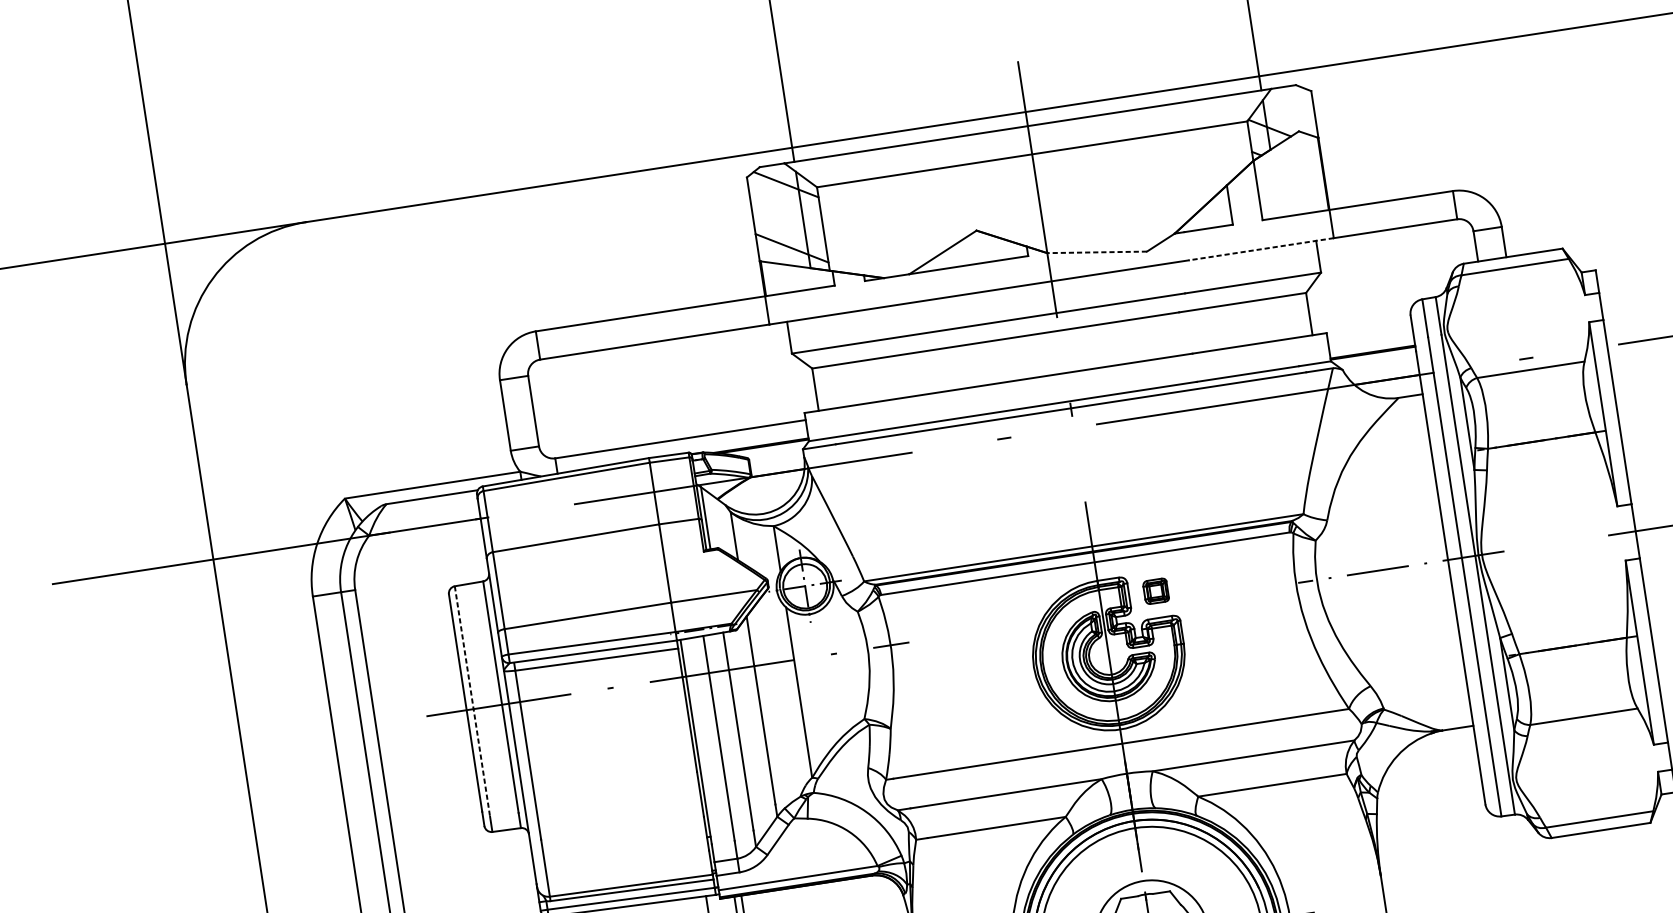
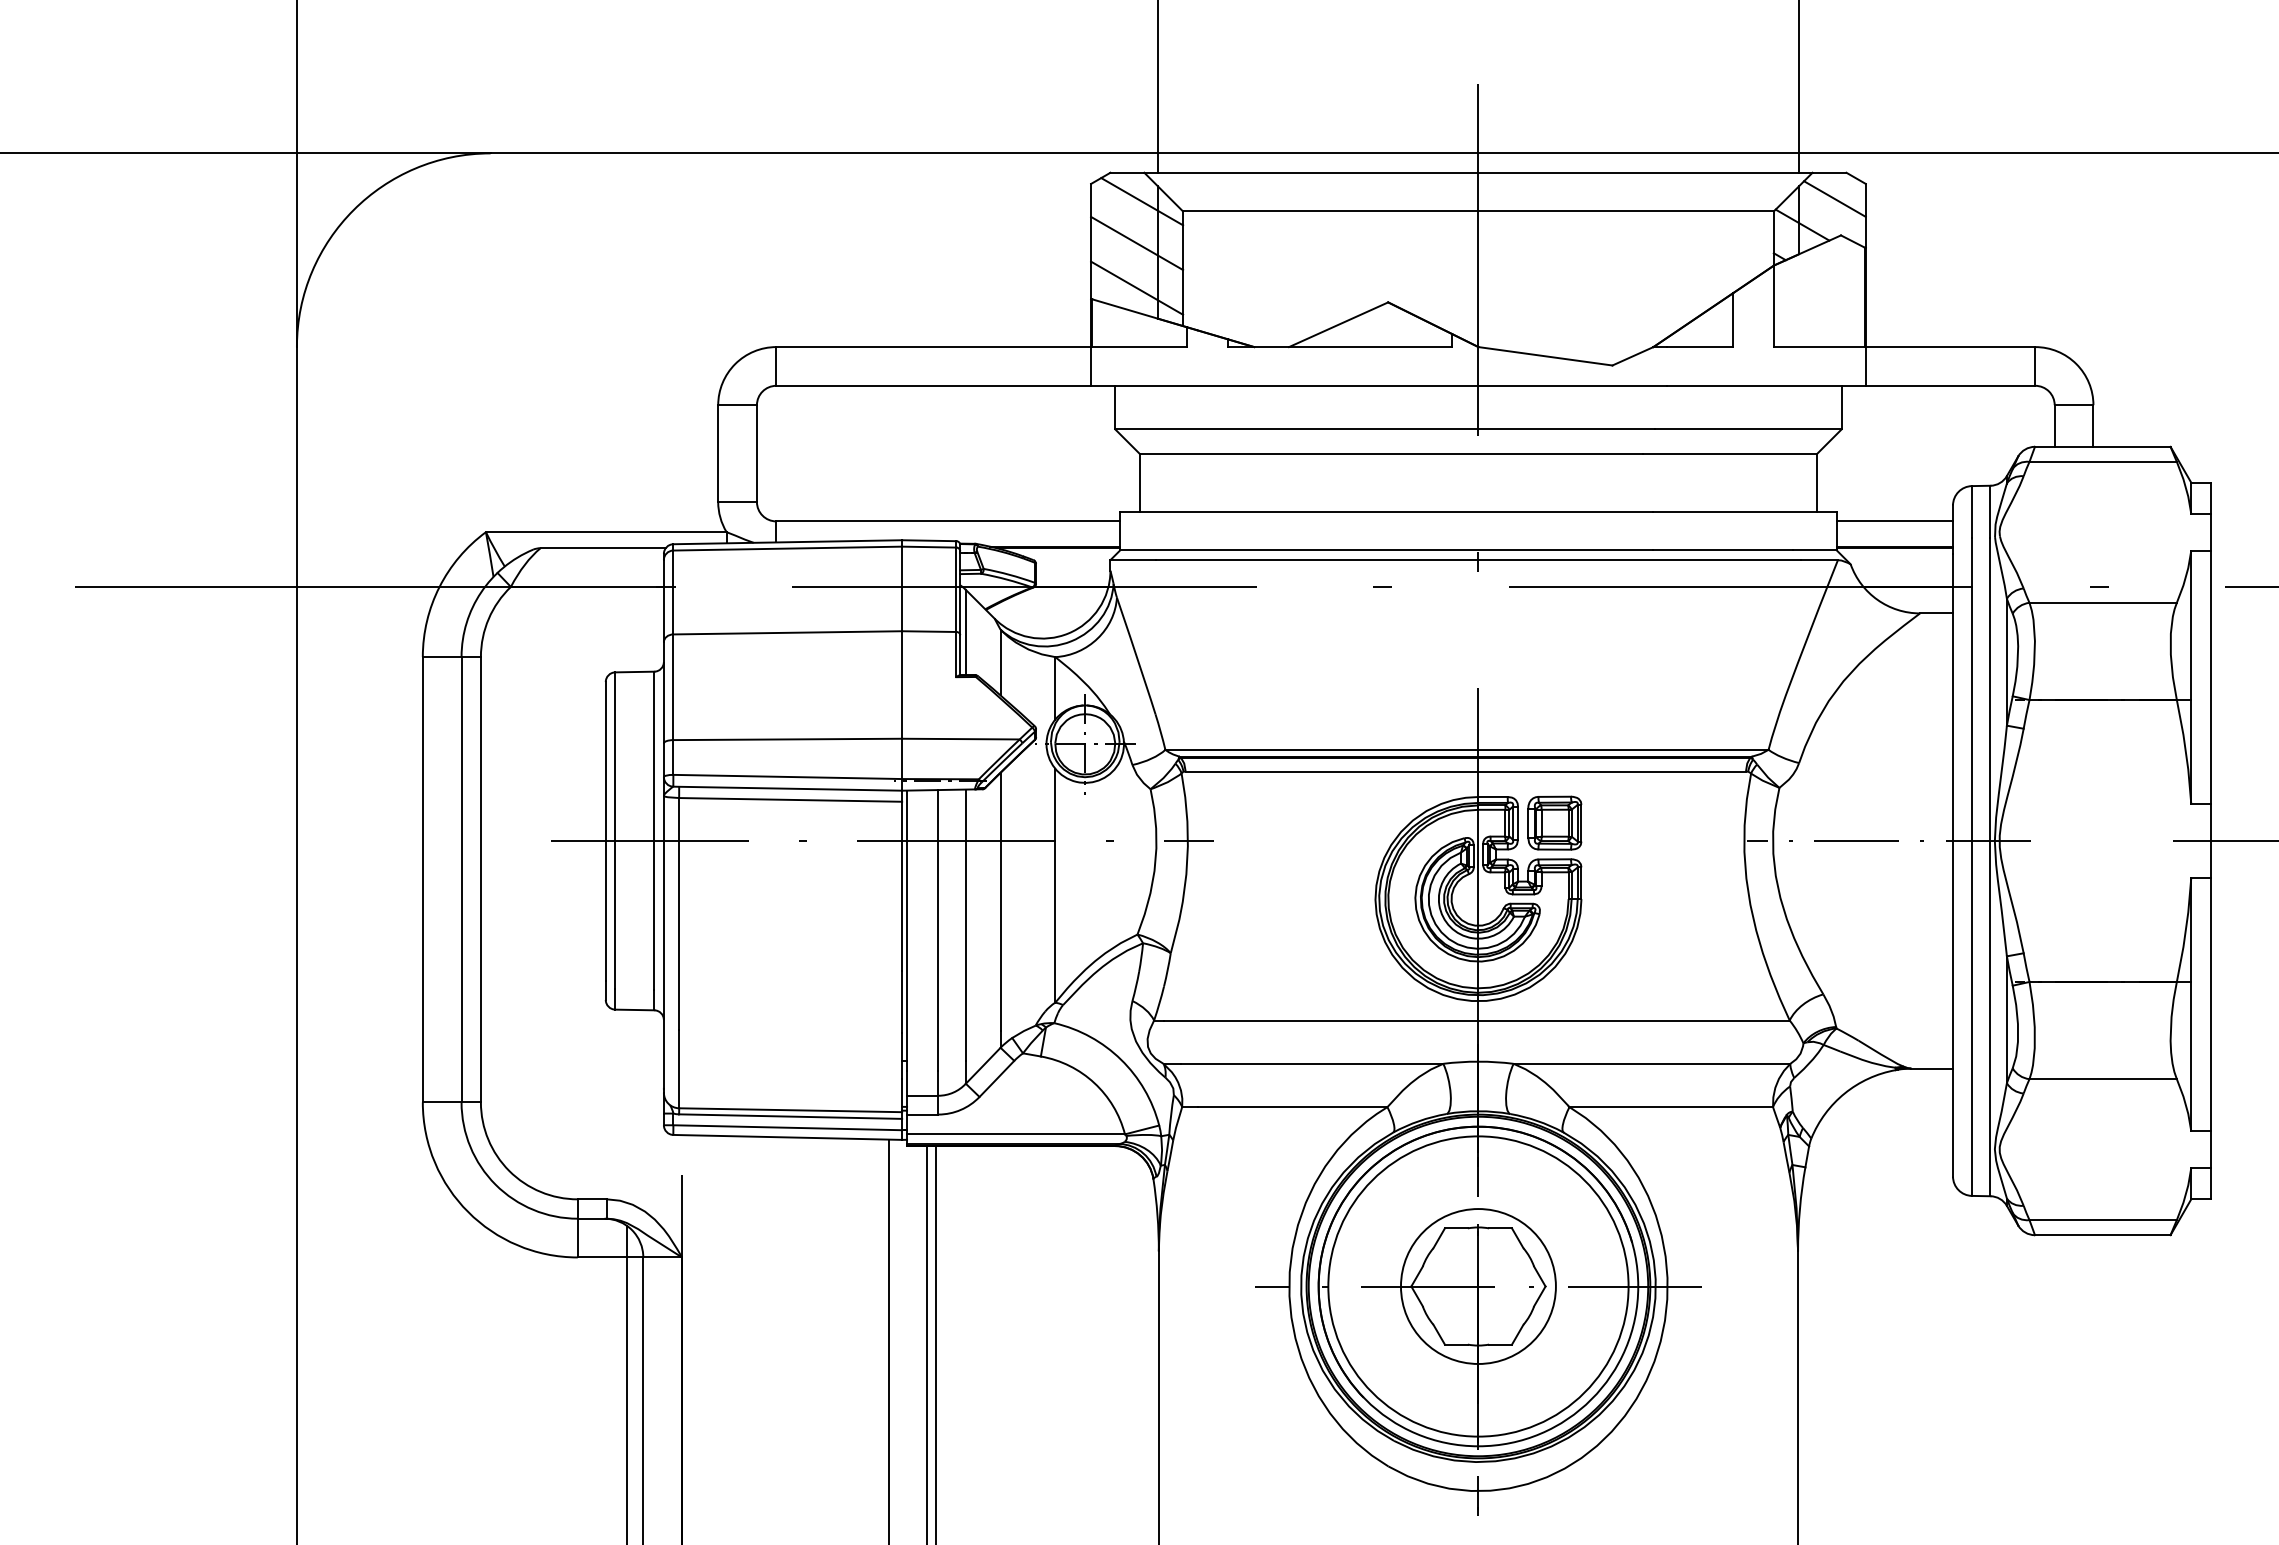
line: (1290, 105) -> (1834, 198), added
line: (787, 215) -> (1137, 243), added
line: (1261, 249) -> (1766, 385), dashed -> solid
line: (1097, 252) -> (1545, 356), dashed -> solid
line: (1369, 333) -> (1894, 521), added
part: (1155, 590) -> (1554, 822), size x1.67
line: (472, 702) -> (615, 831), dashed -> solid

